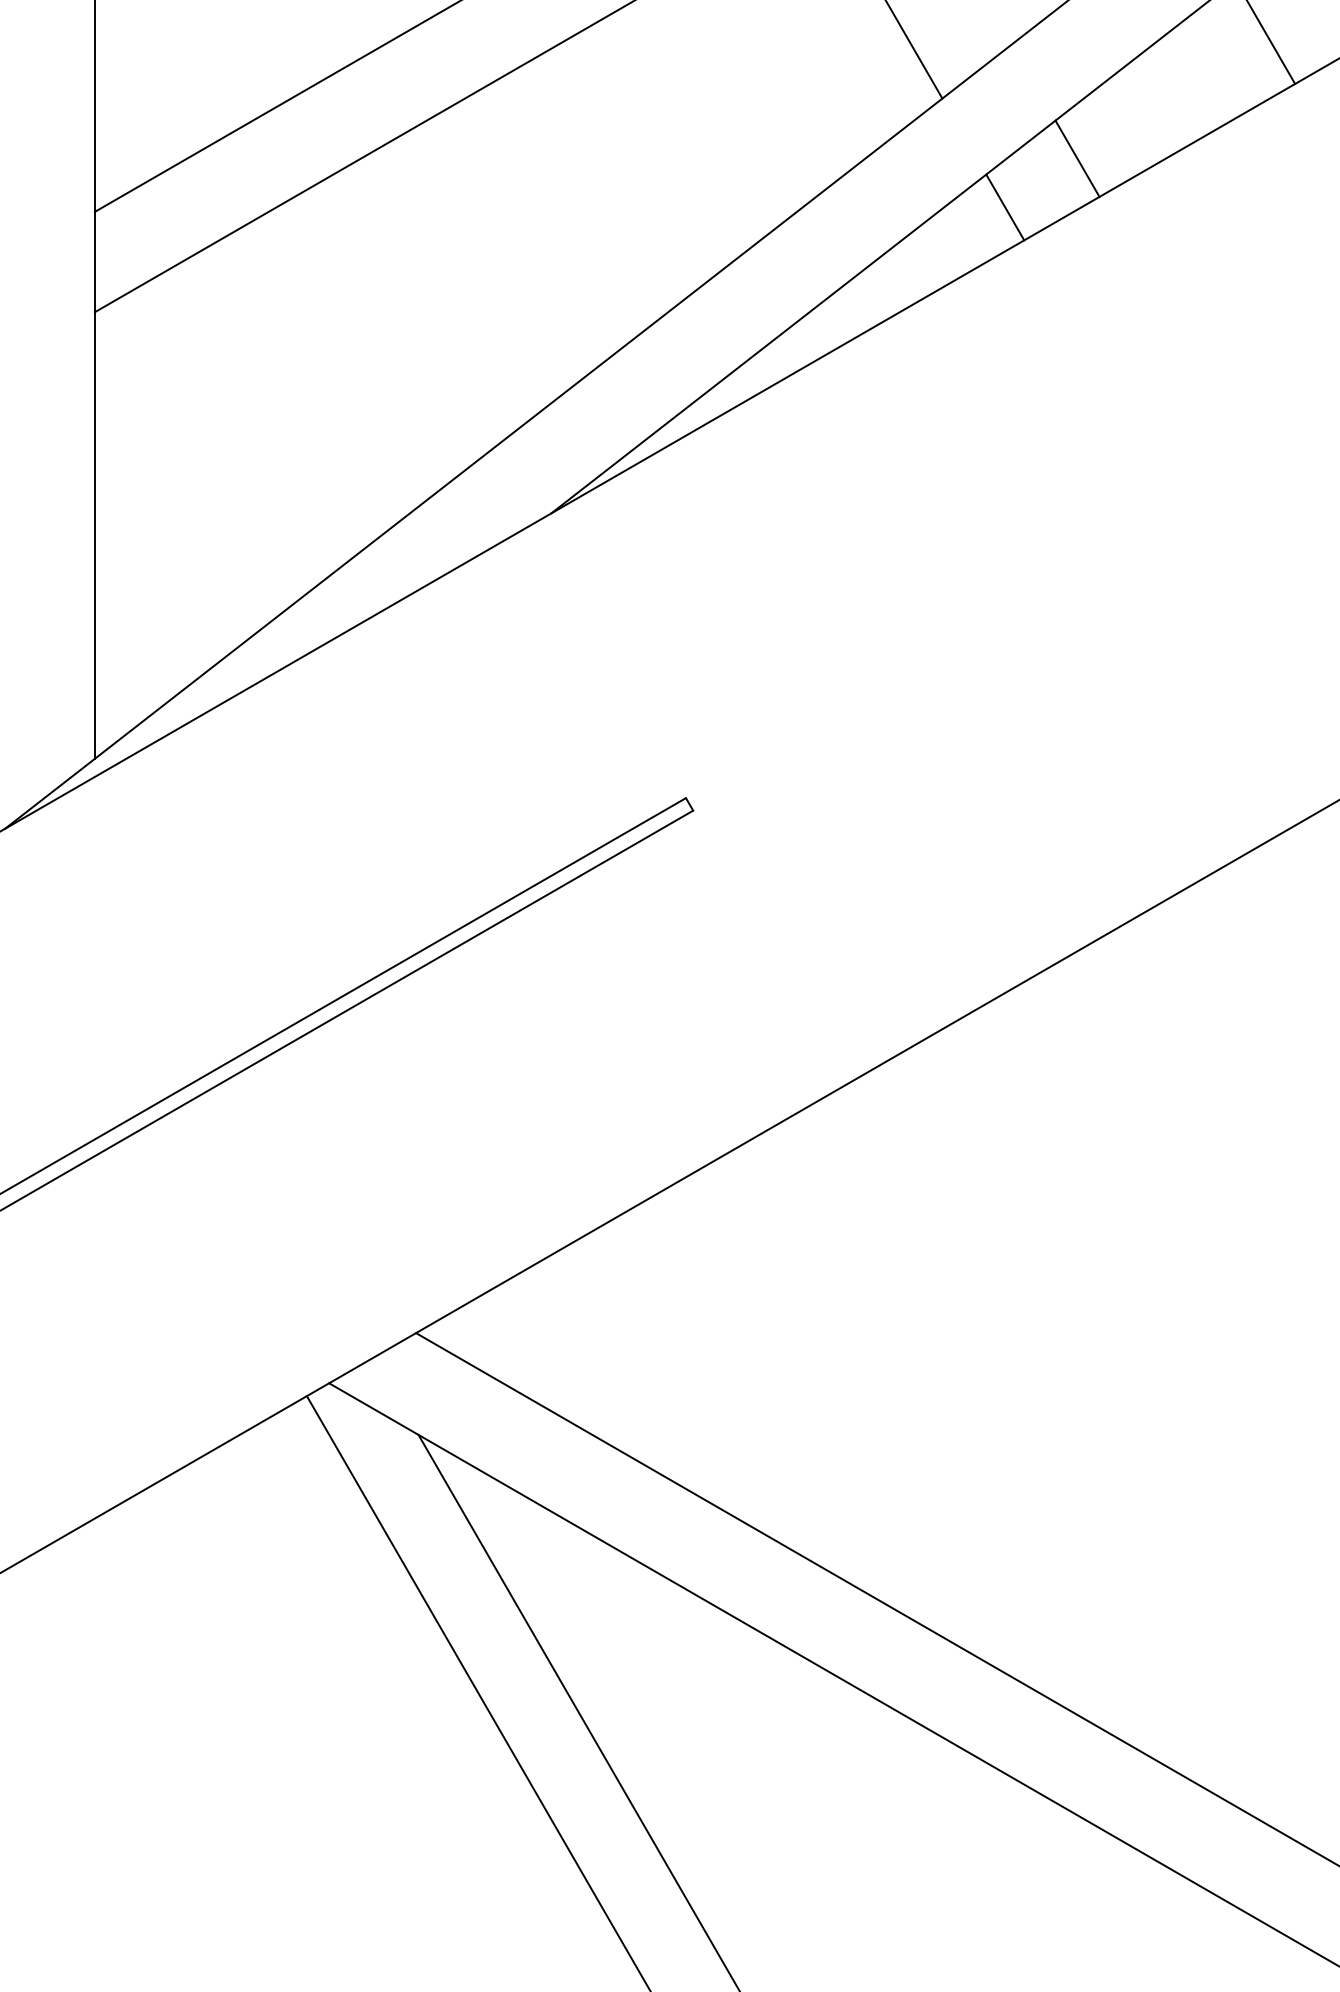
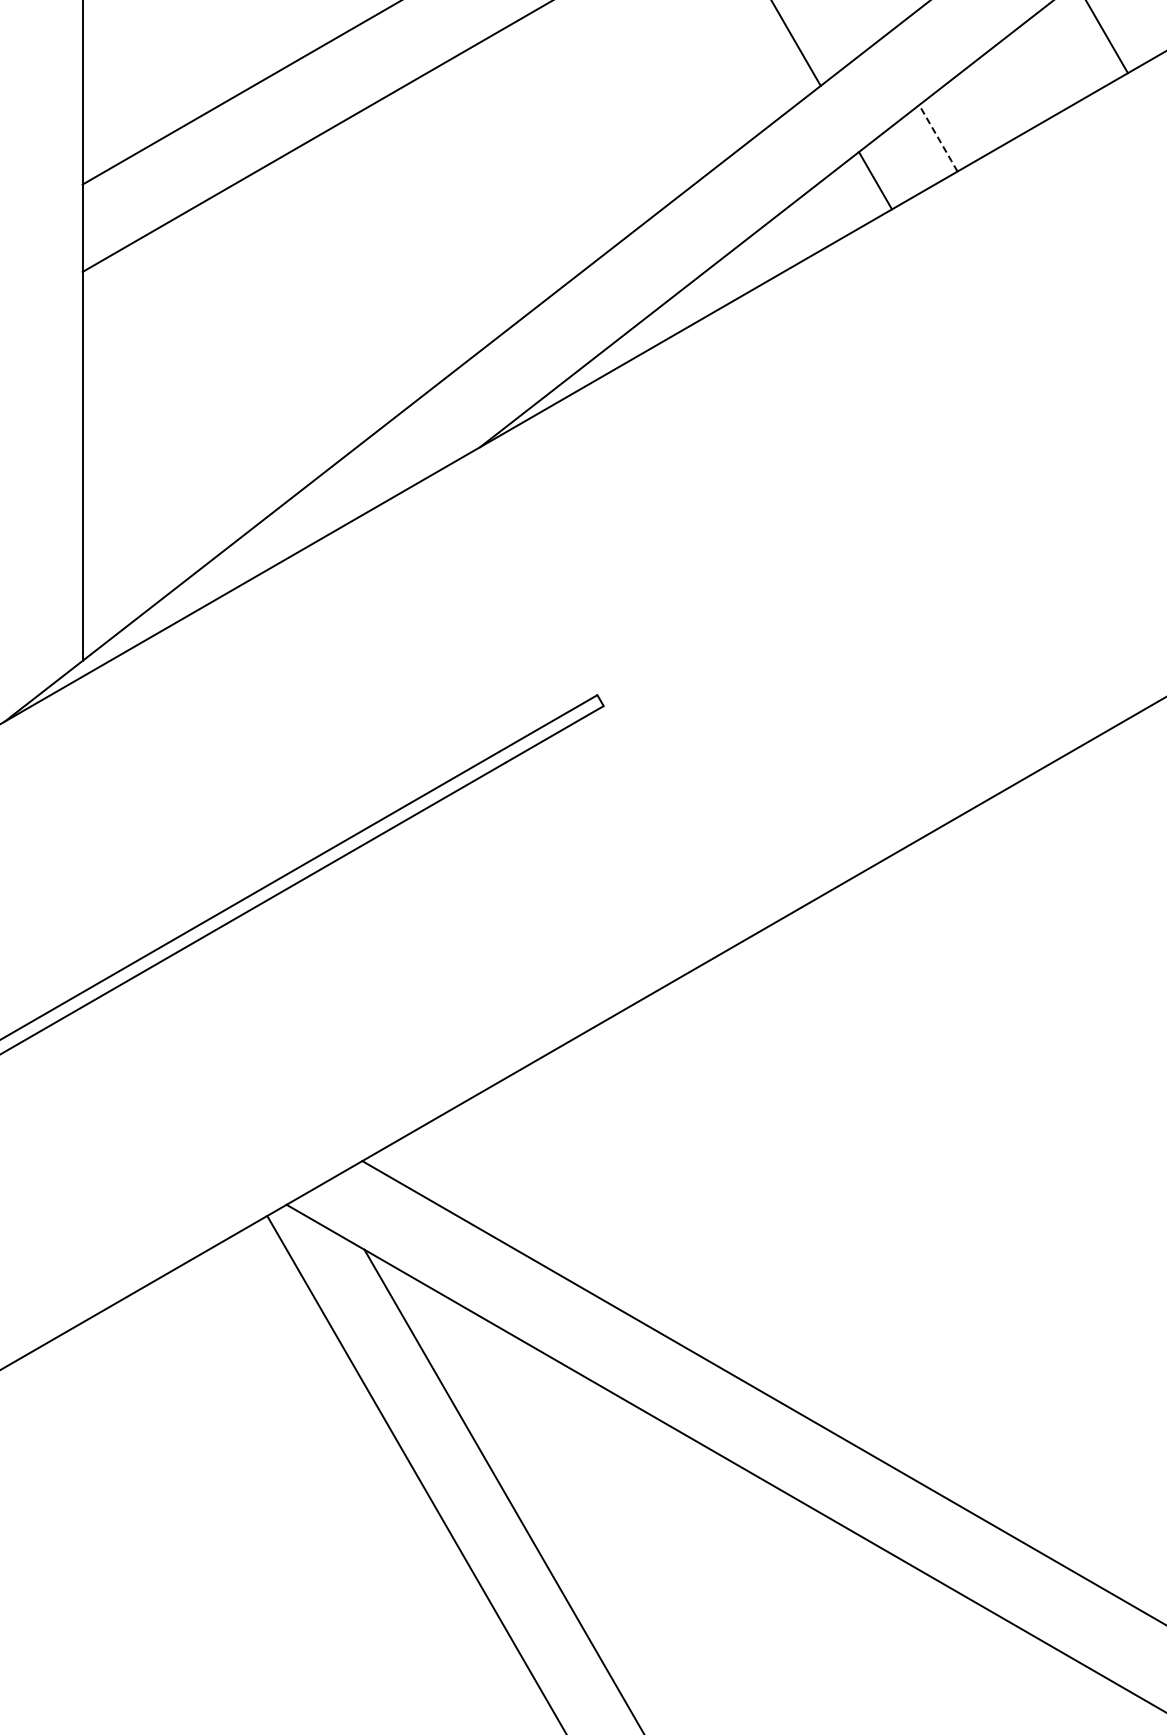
line: (1077, 157) -> (938, 137), solid -> dashed

